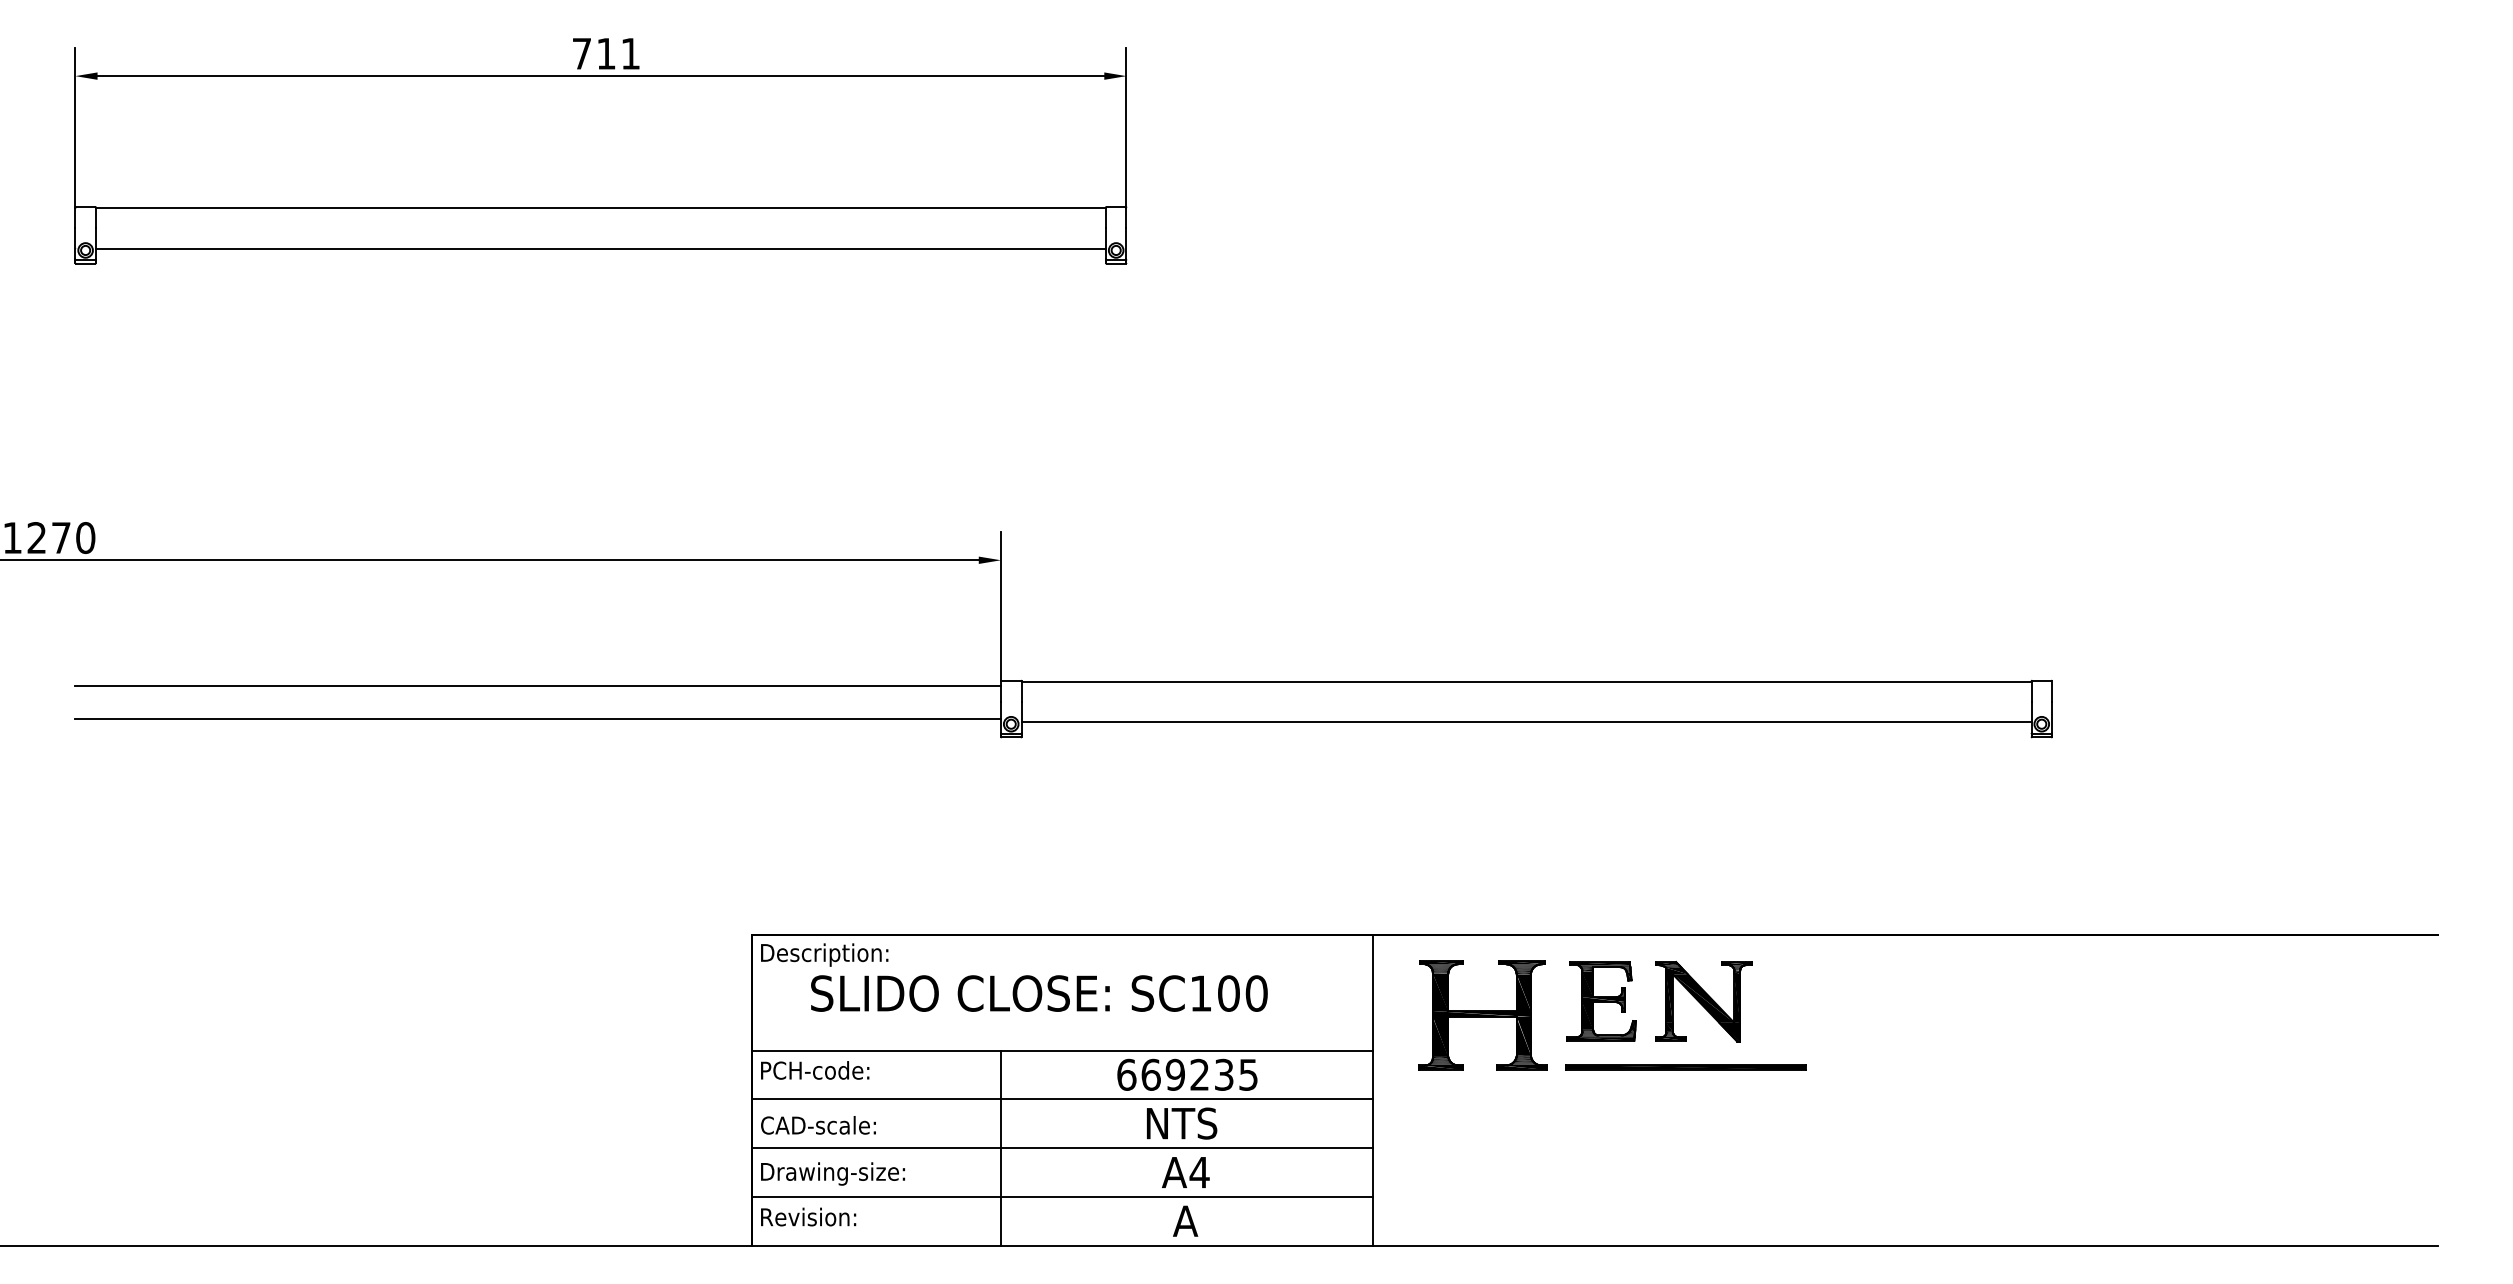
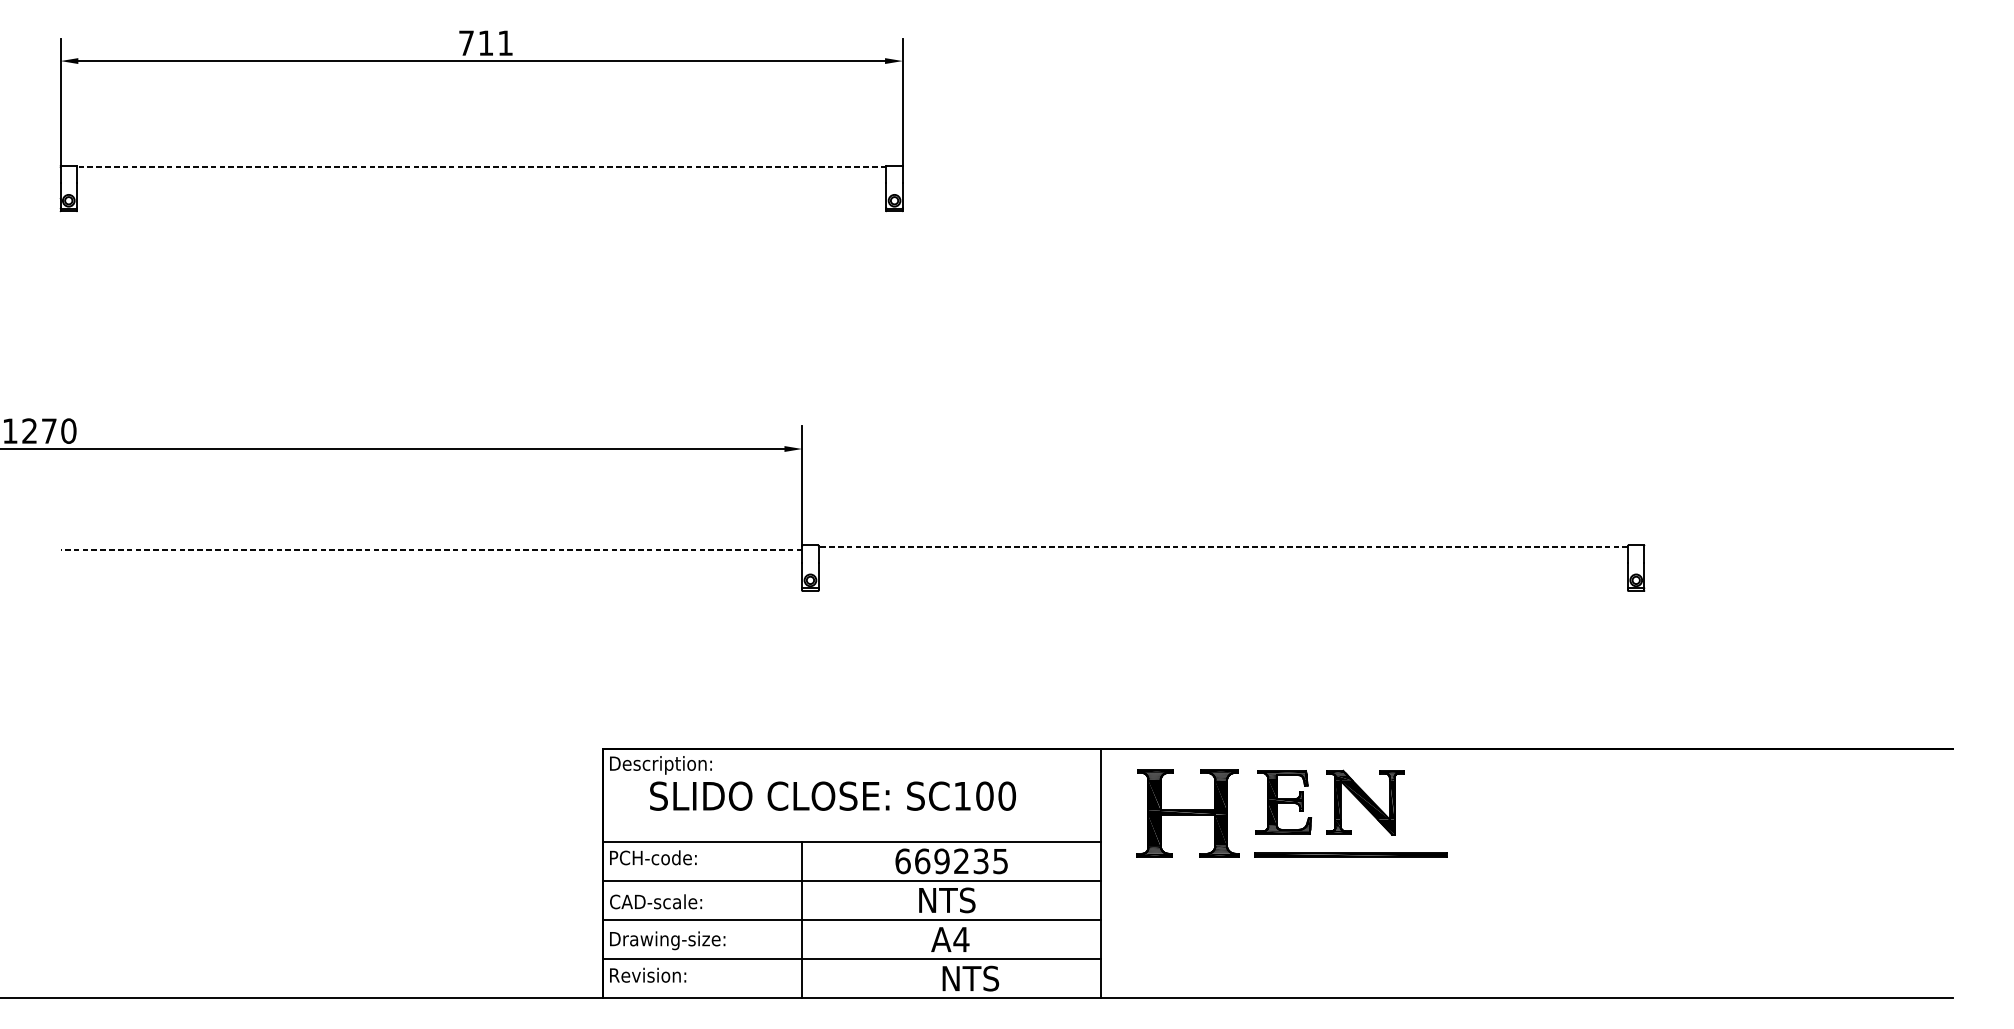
line: (600, 208) -> (481, 167), solid -> dashed
line: (600, 248) -> (481, 199), removed
line: (1526, 682) -> (1223, 546), solid -> dashed
line: (538, 685) -> (431, 549), solid -> dashed
line: (537, 718) -> (430, 575), removed
line: (1526, 722) -> (1223, 579), removed
text: (1209, 1221) -> (969, 978), A -> NTS

